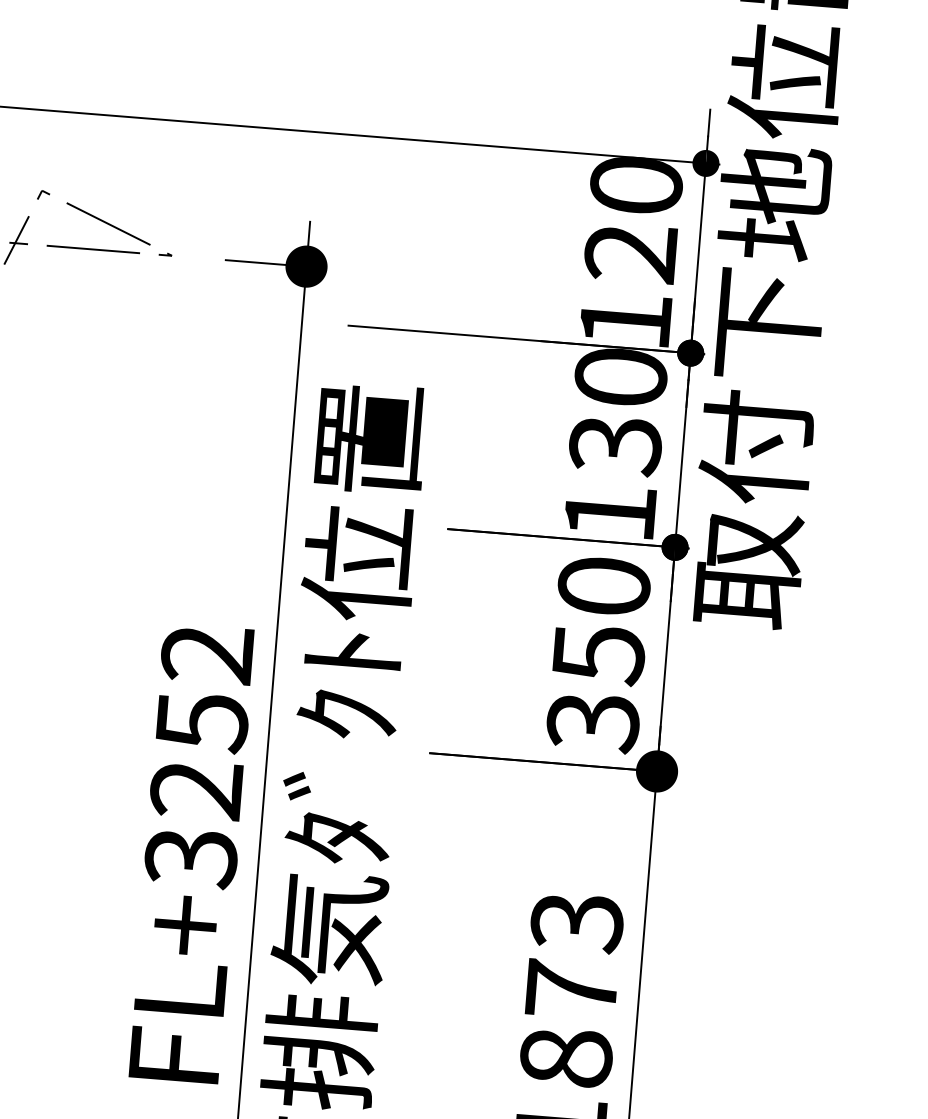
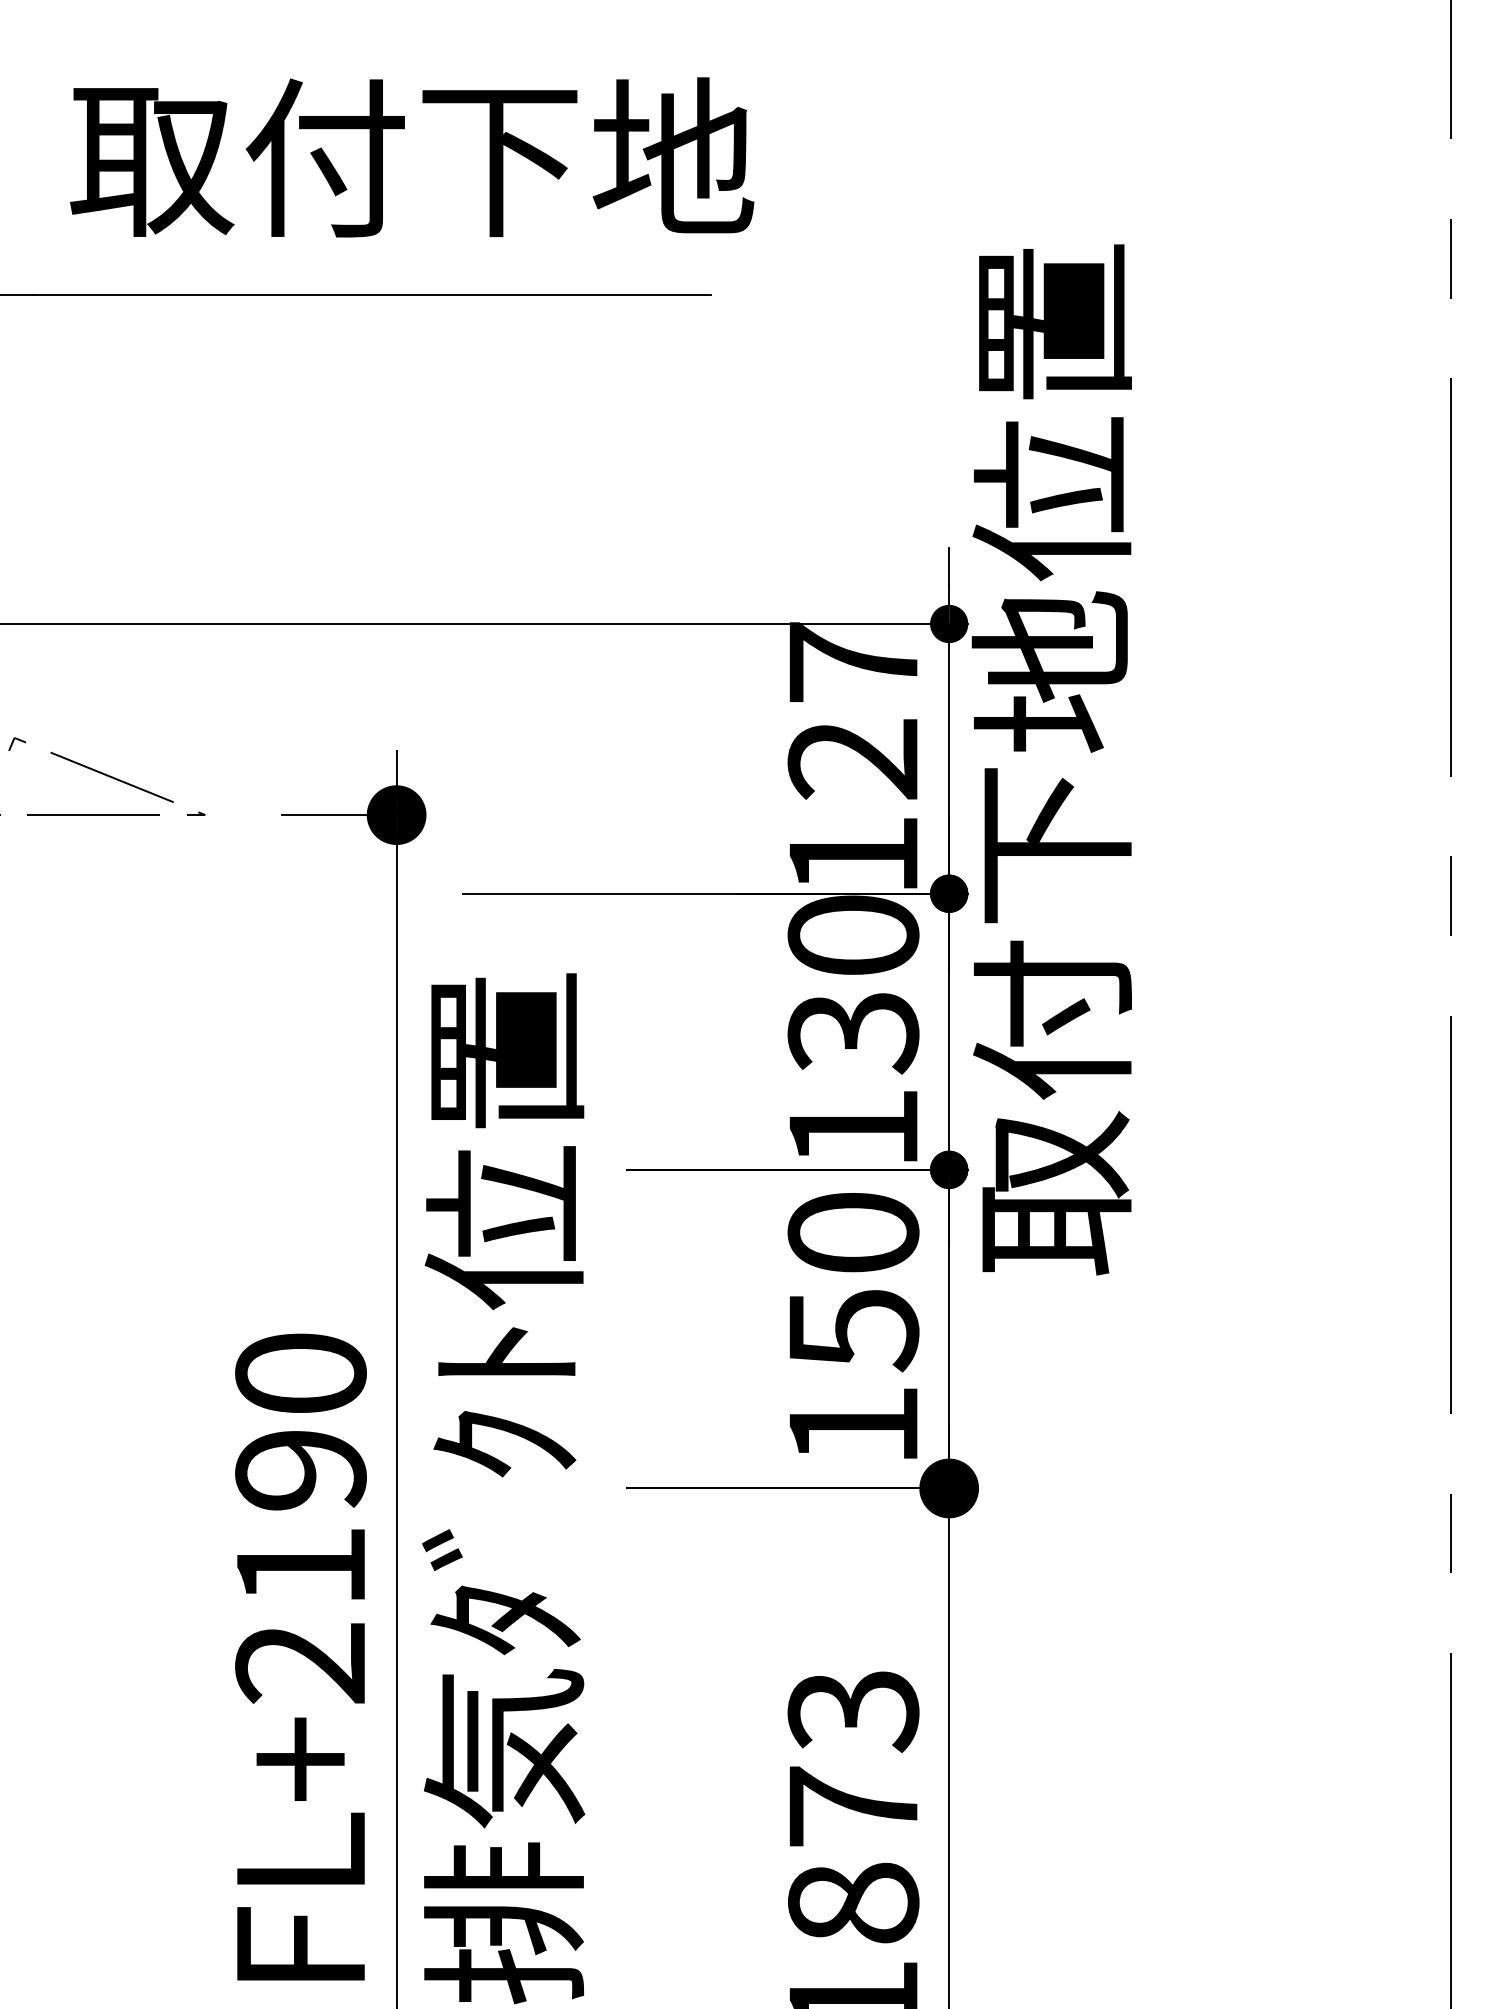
text: (636, 184) -> (853, 661), 120 -> 127
text: (593, 723) -> (853, 1427), 350 -> 150
text: (199, 756) -> (300, 1519), FL+3252 -> FL+2190

